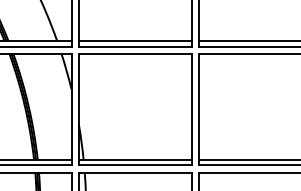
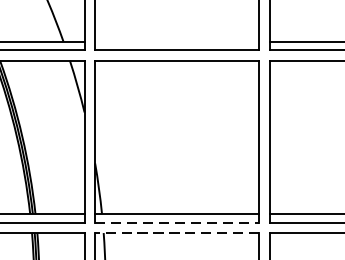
line: (135, 40) -> (177, 41), removed
line: (135, 165) -> (177, 222), solid -> dashed
line: (135, 172) -> (177, 232), solid -> dashed

